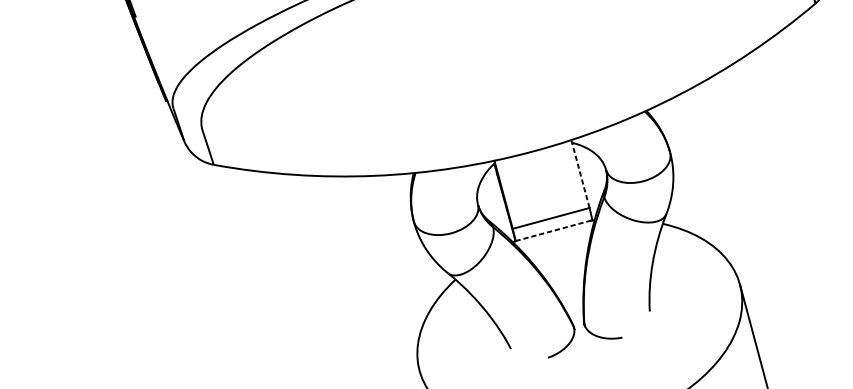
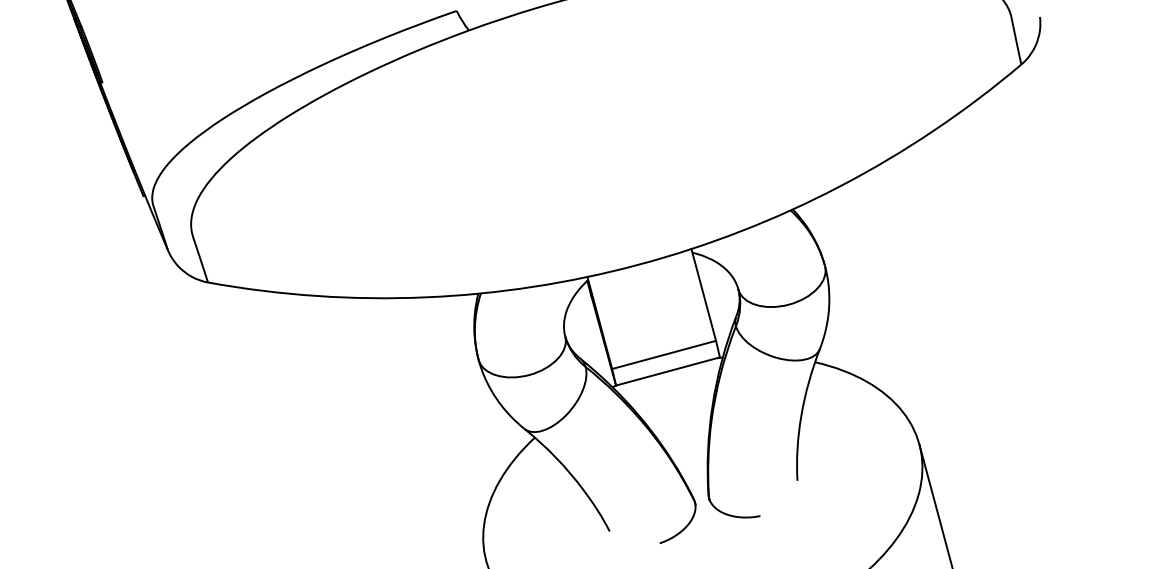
line: (580, 173) -> (703, 294), dashed -> solid
line: (554, 230) -> (668, 371), dashed -> solid

